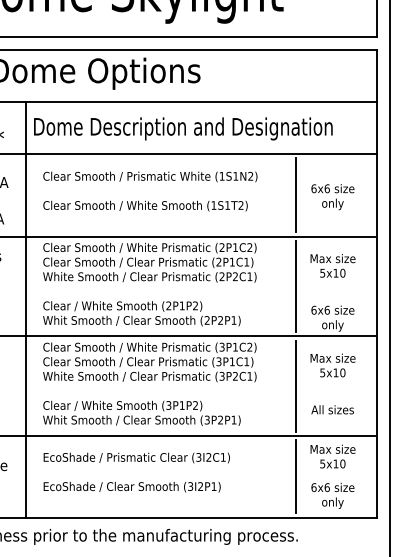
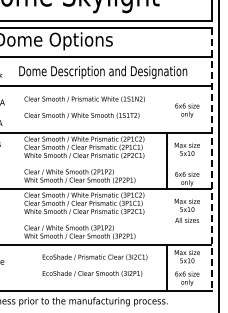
line: (295, 194) -> (166, 109), removed
line: (377, 283) -> (212, 159), solid -> dashed
line: (25, 310) -> (14, 174), removed
line: (295, 385) -> (166, 216), removed
text: (331, 408) -> (186, 219), moved
text: (135, 472) -> (94, 265), moved

